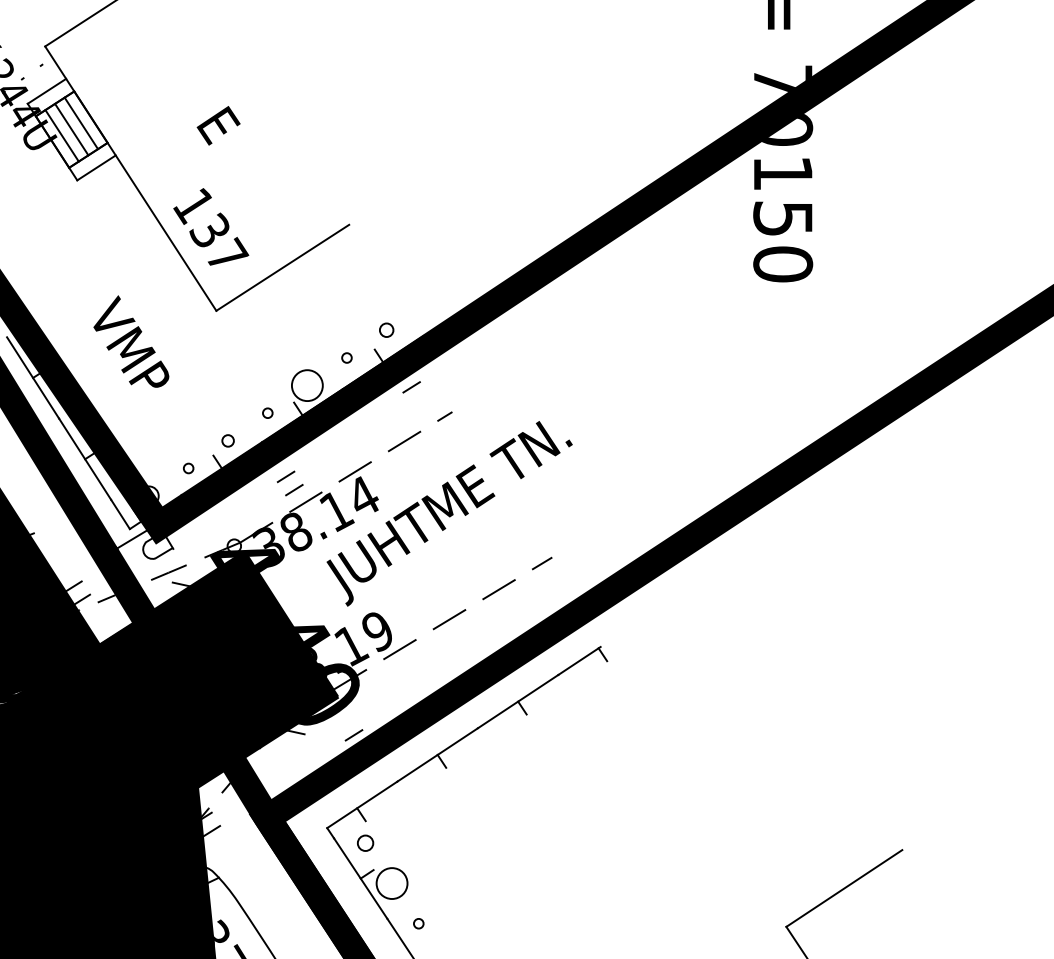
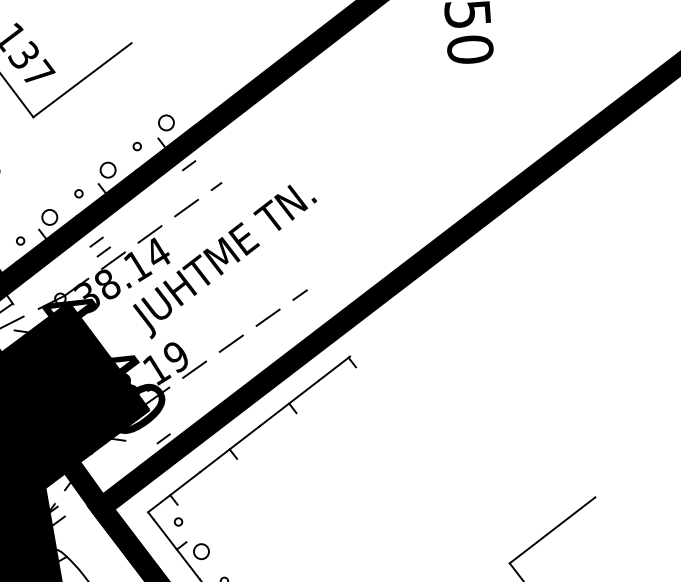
circle: (386, 329) -> (166, 122), size x1.43
circle: (307, 385) -> (108, 170), size x0.62
circle: (227, 440) -> (49, 217), size x1.67
circle: (364, 843) -> (177, 522), size x0.62
circle: (391, 883) -> (201, 551), size x0.62

